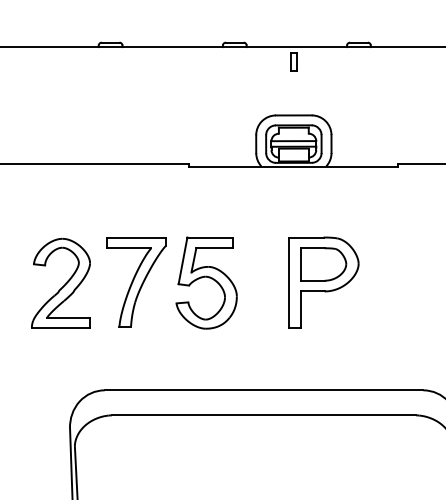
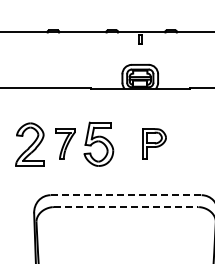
part: (136, 281) -> (65, 143), size x0.7
part: (323, 281) -> (154, 143), size x0.7
line: (264, 390) -> (126, 195), solid -> dashed
line: (264, 416) -> (126, 207), solid -> dashed

